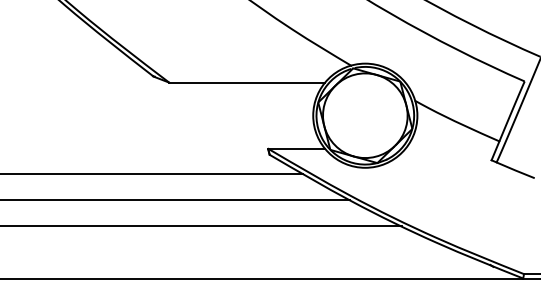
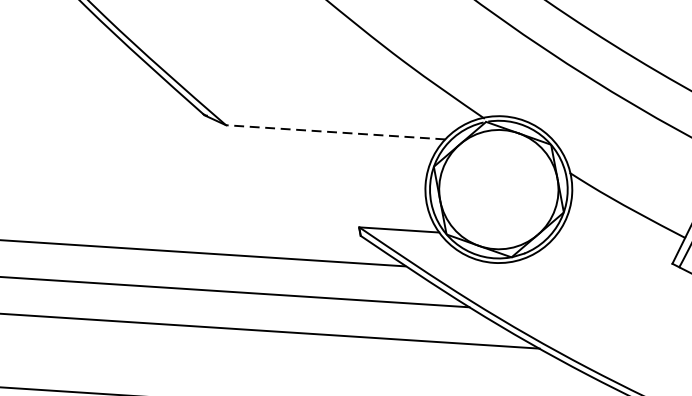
line: (247, 82) -> (336, 132), solid -> dashed

